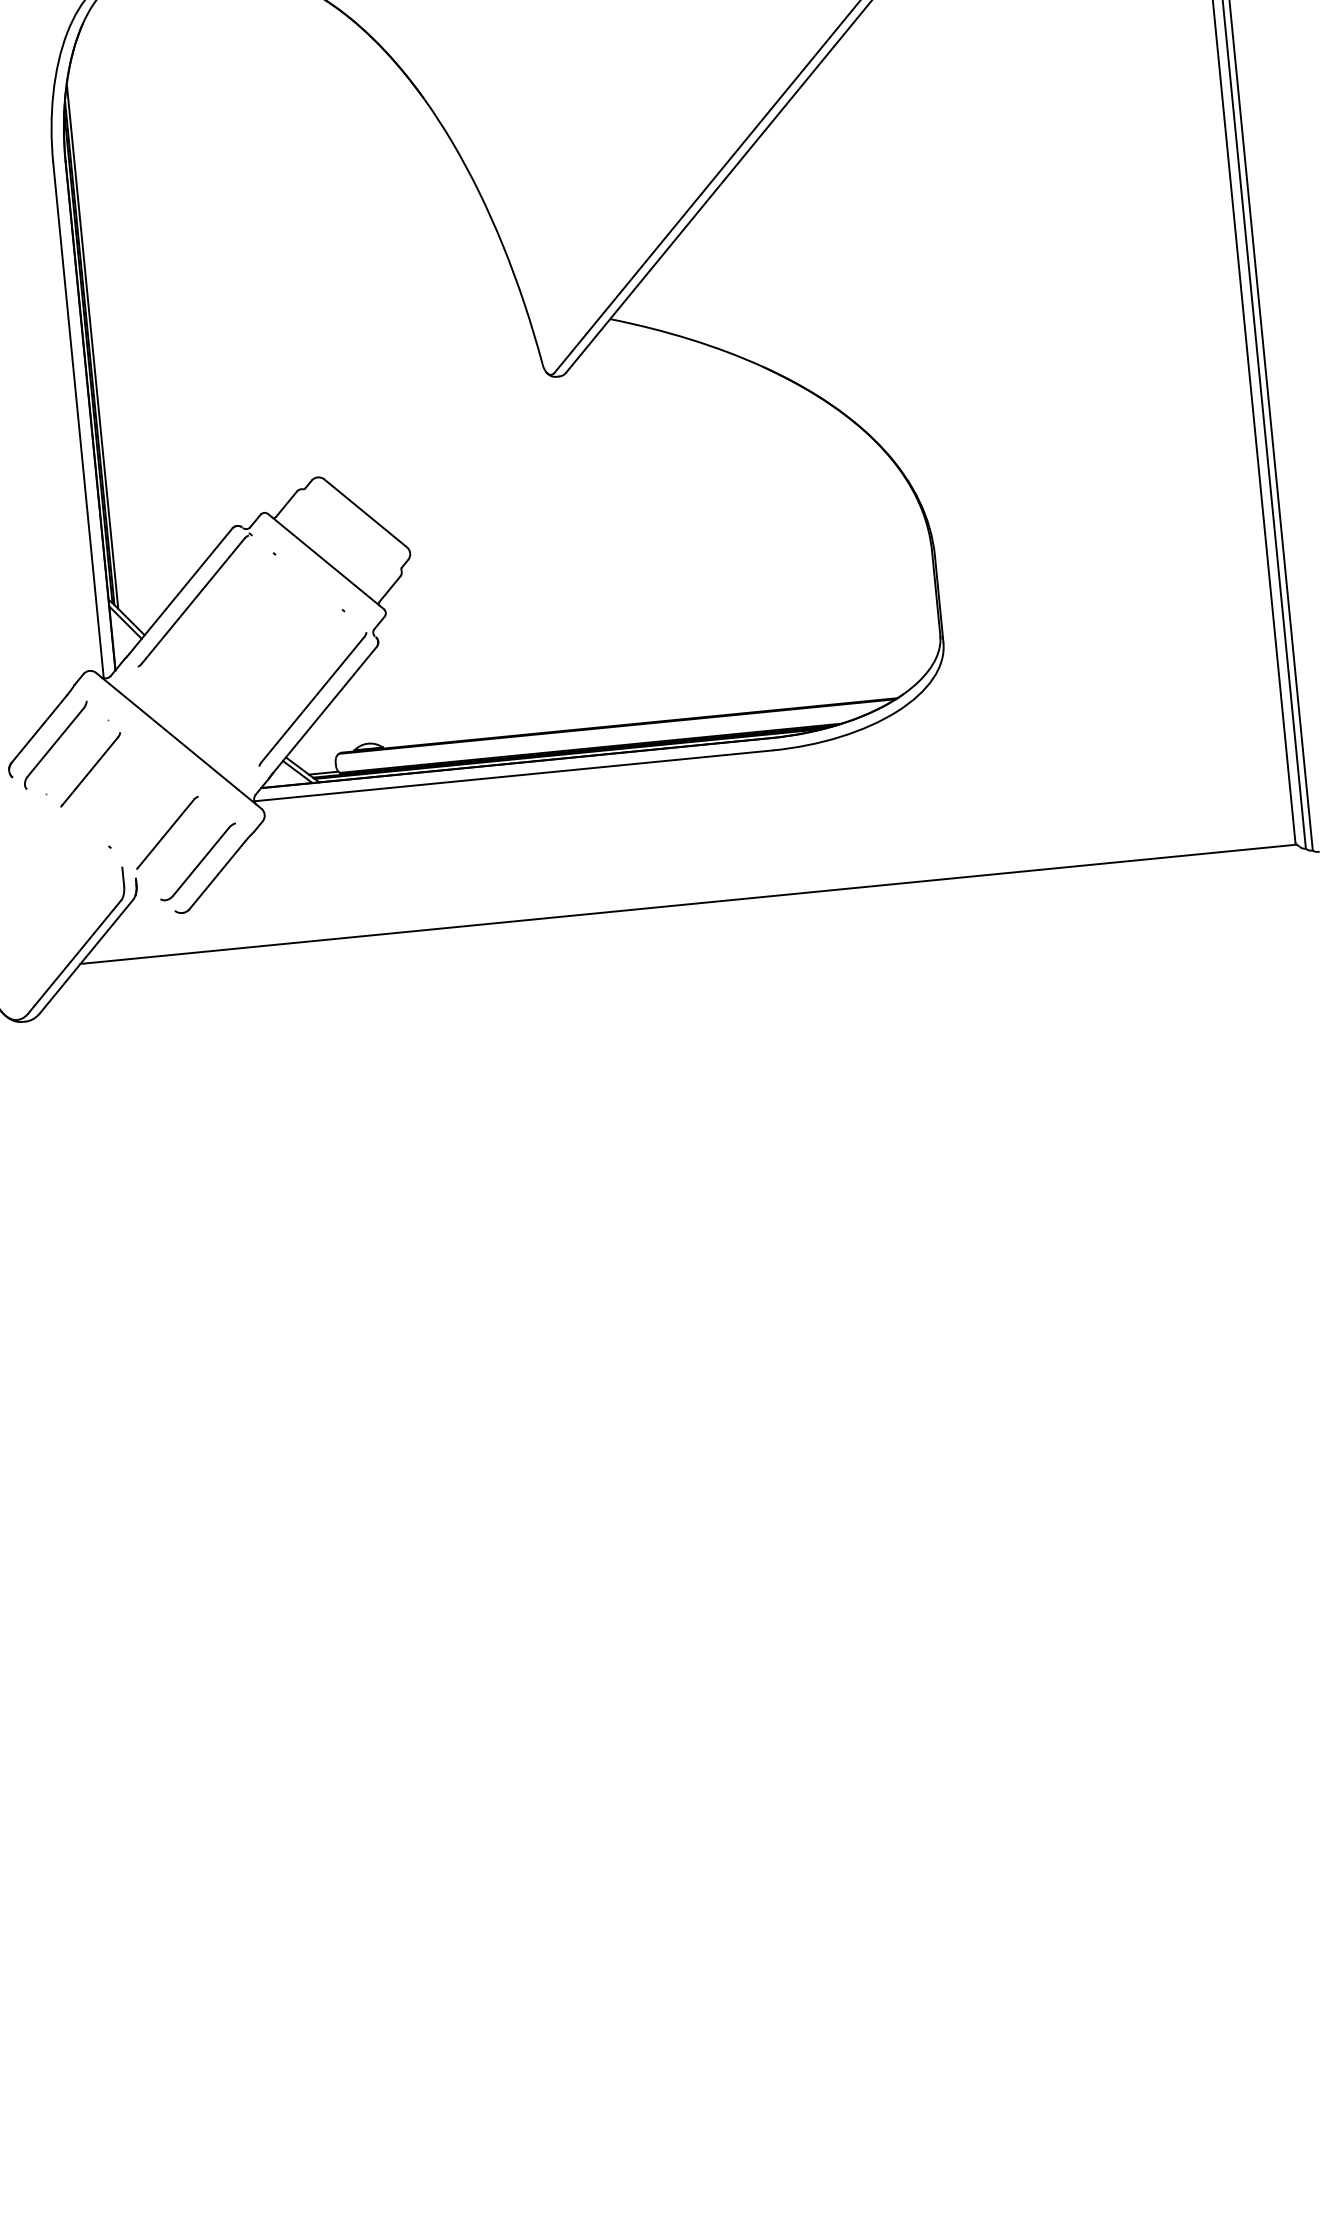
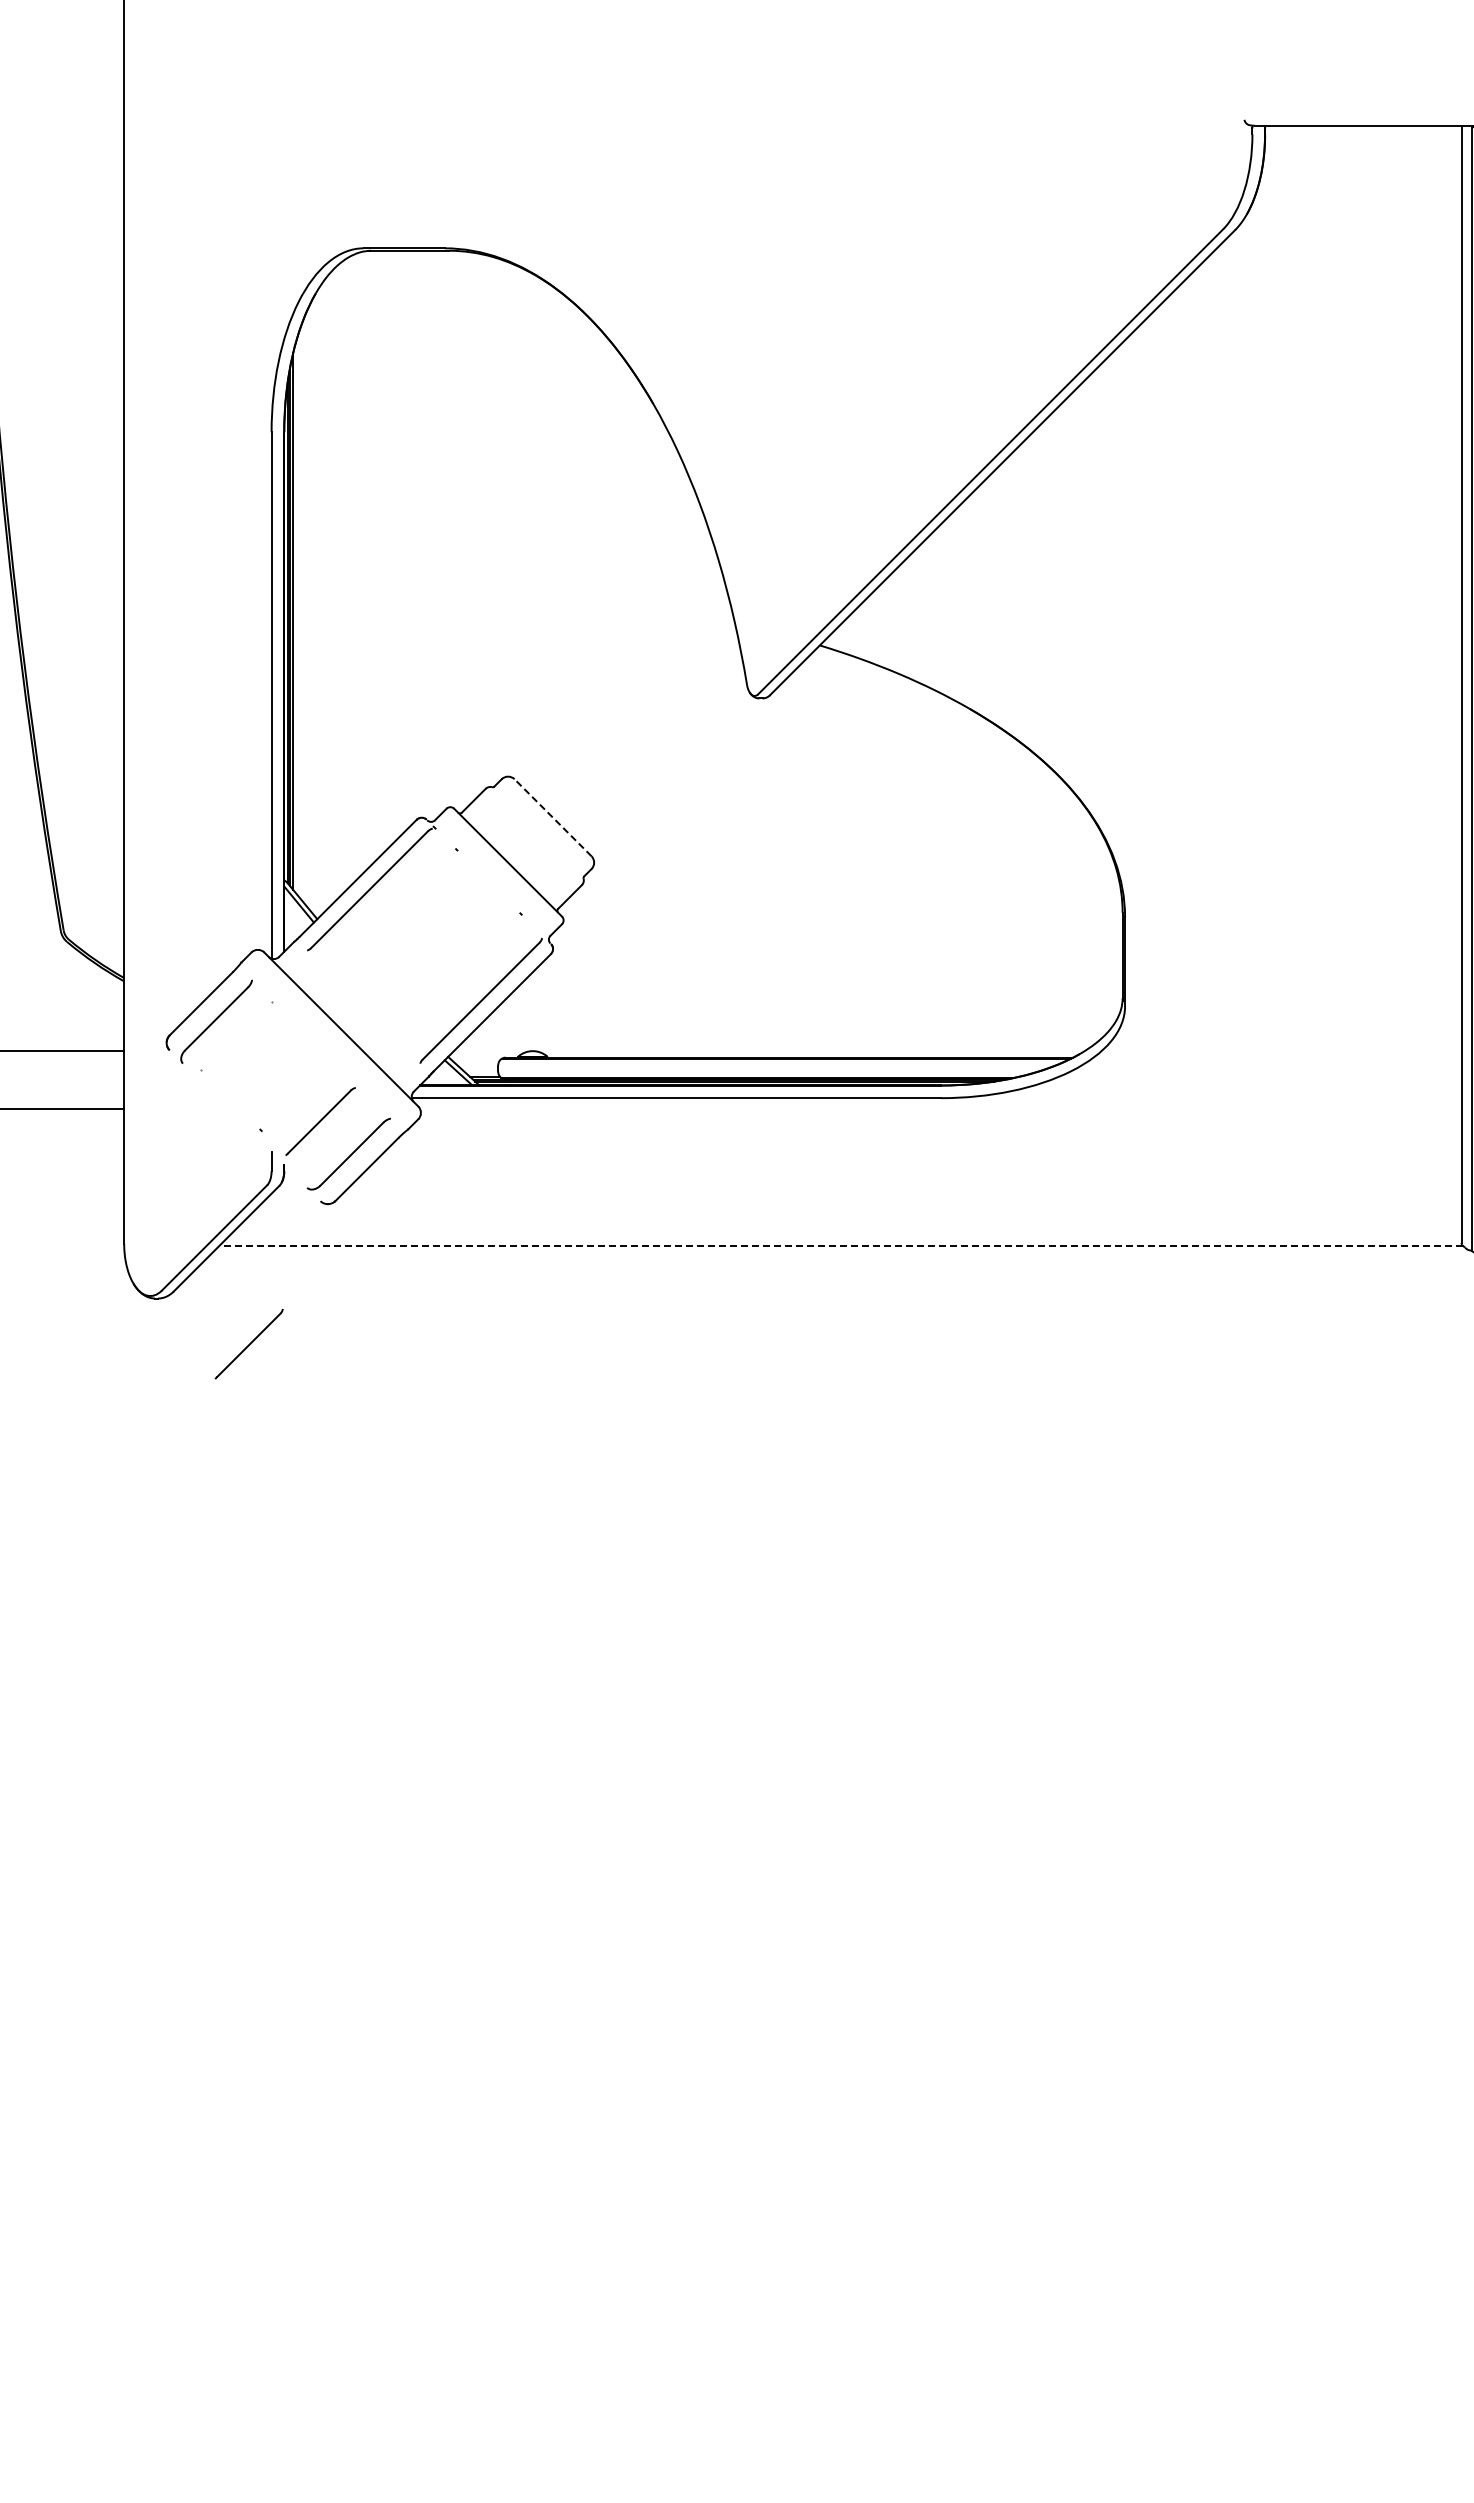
line: (365, 513) -> (552, 817), solid -> dashed
line: (90, 769) -> (249, 1343), moved
line: (687, 904) -> (840, 1245), solid -> dashed

